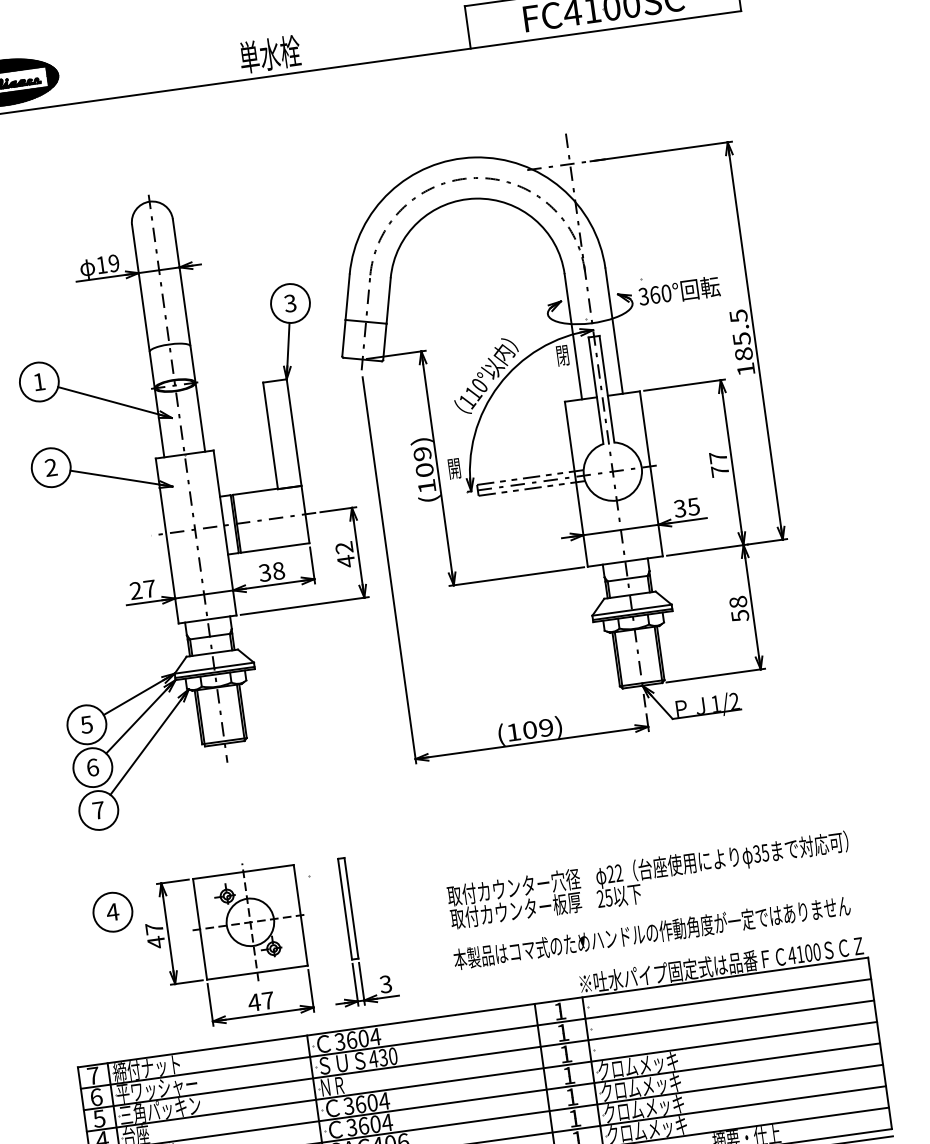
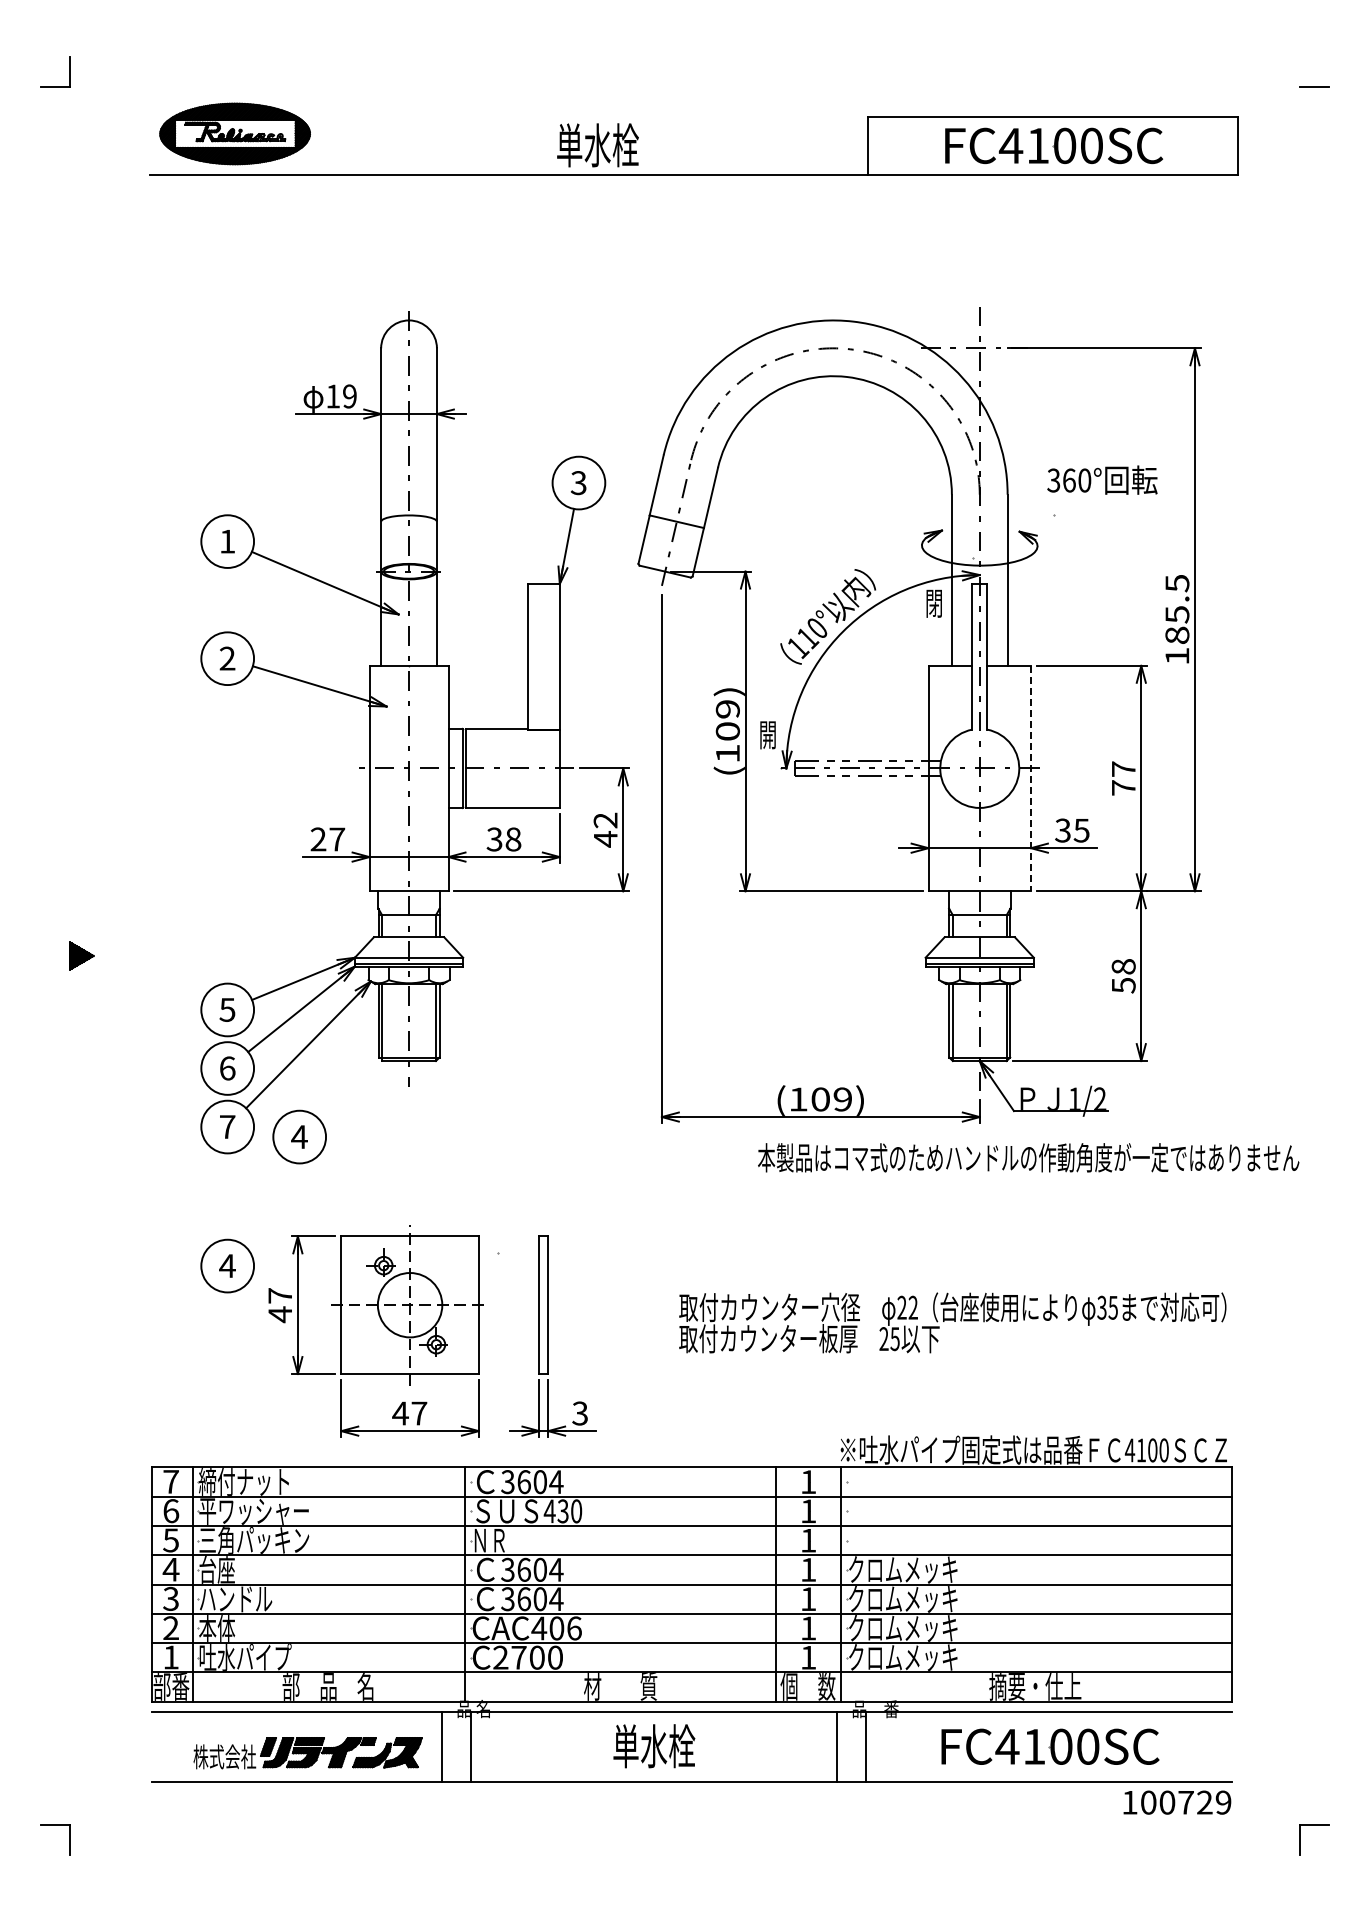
text: (679, 290) -> (1102, 479), moved
line: (650, 473) -> (1030, 778), solid -> dashed
part: (152, 810) -> (299, 1136), added
text: (651, 932) -> (1028, 1157), moved

